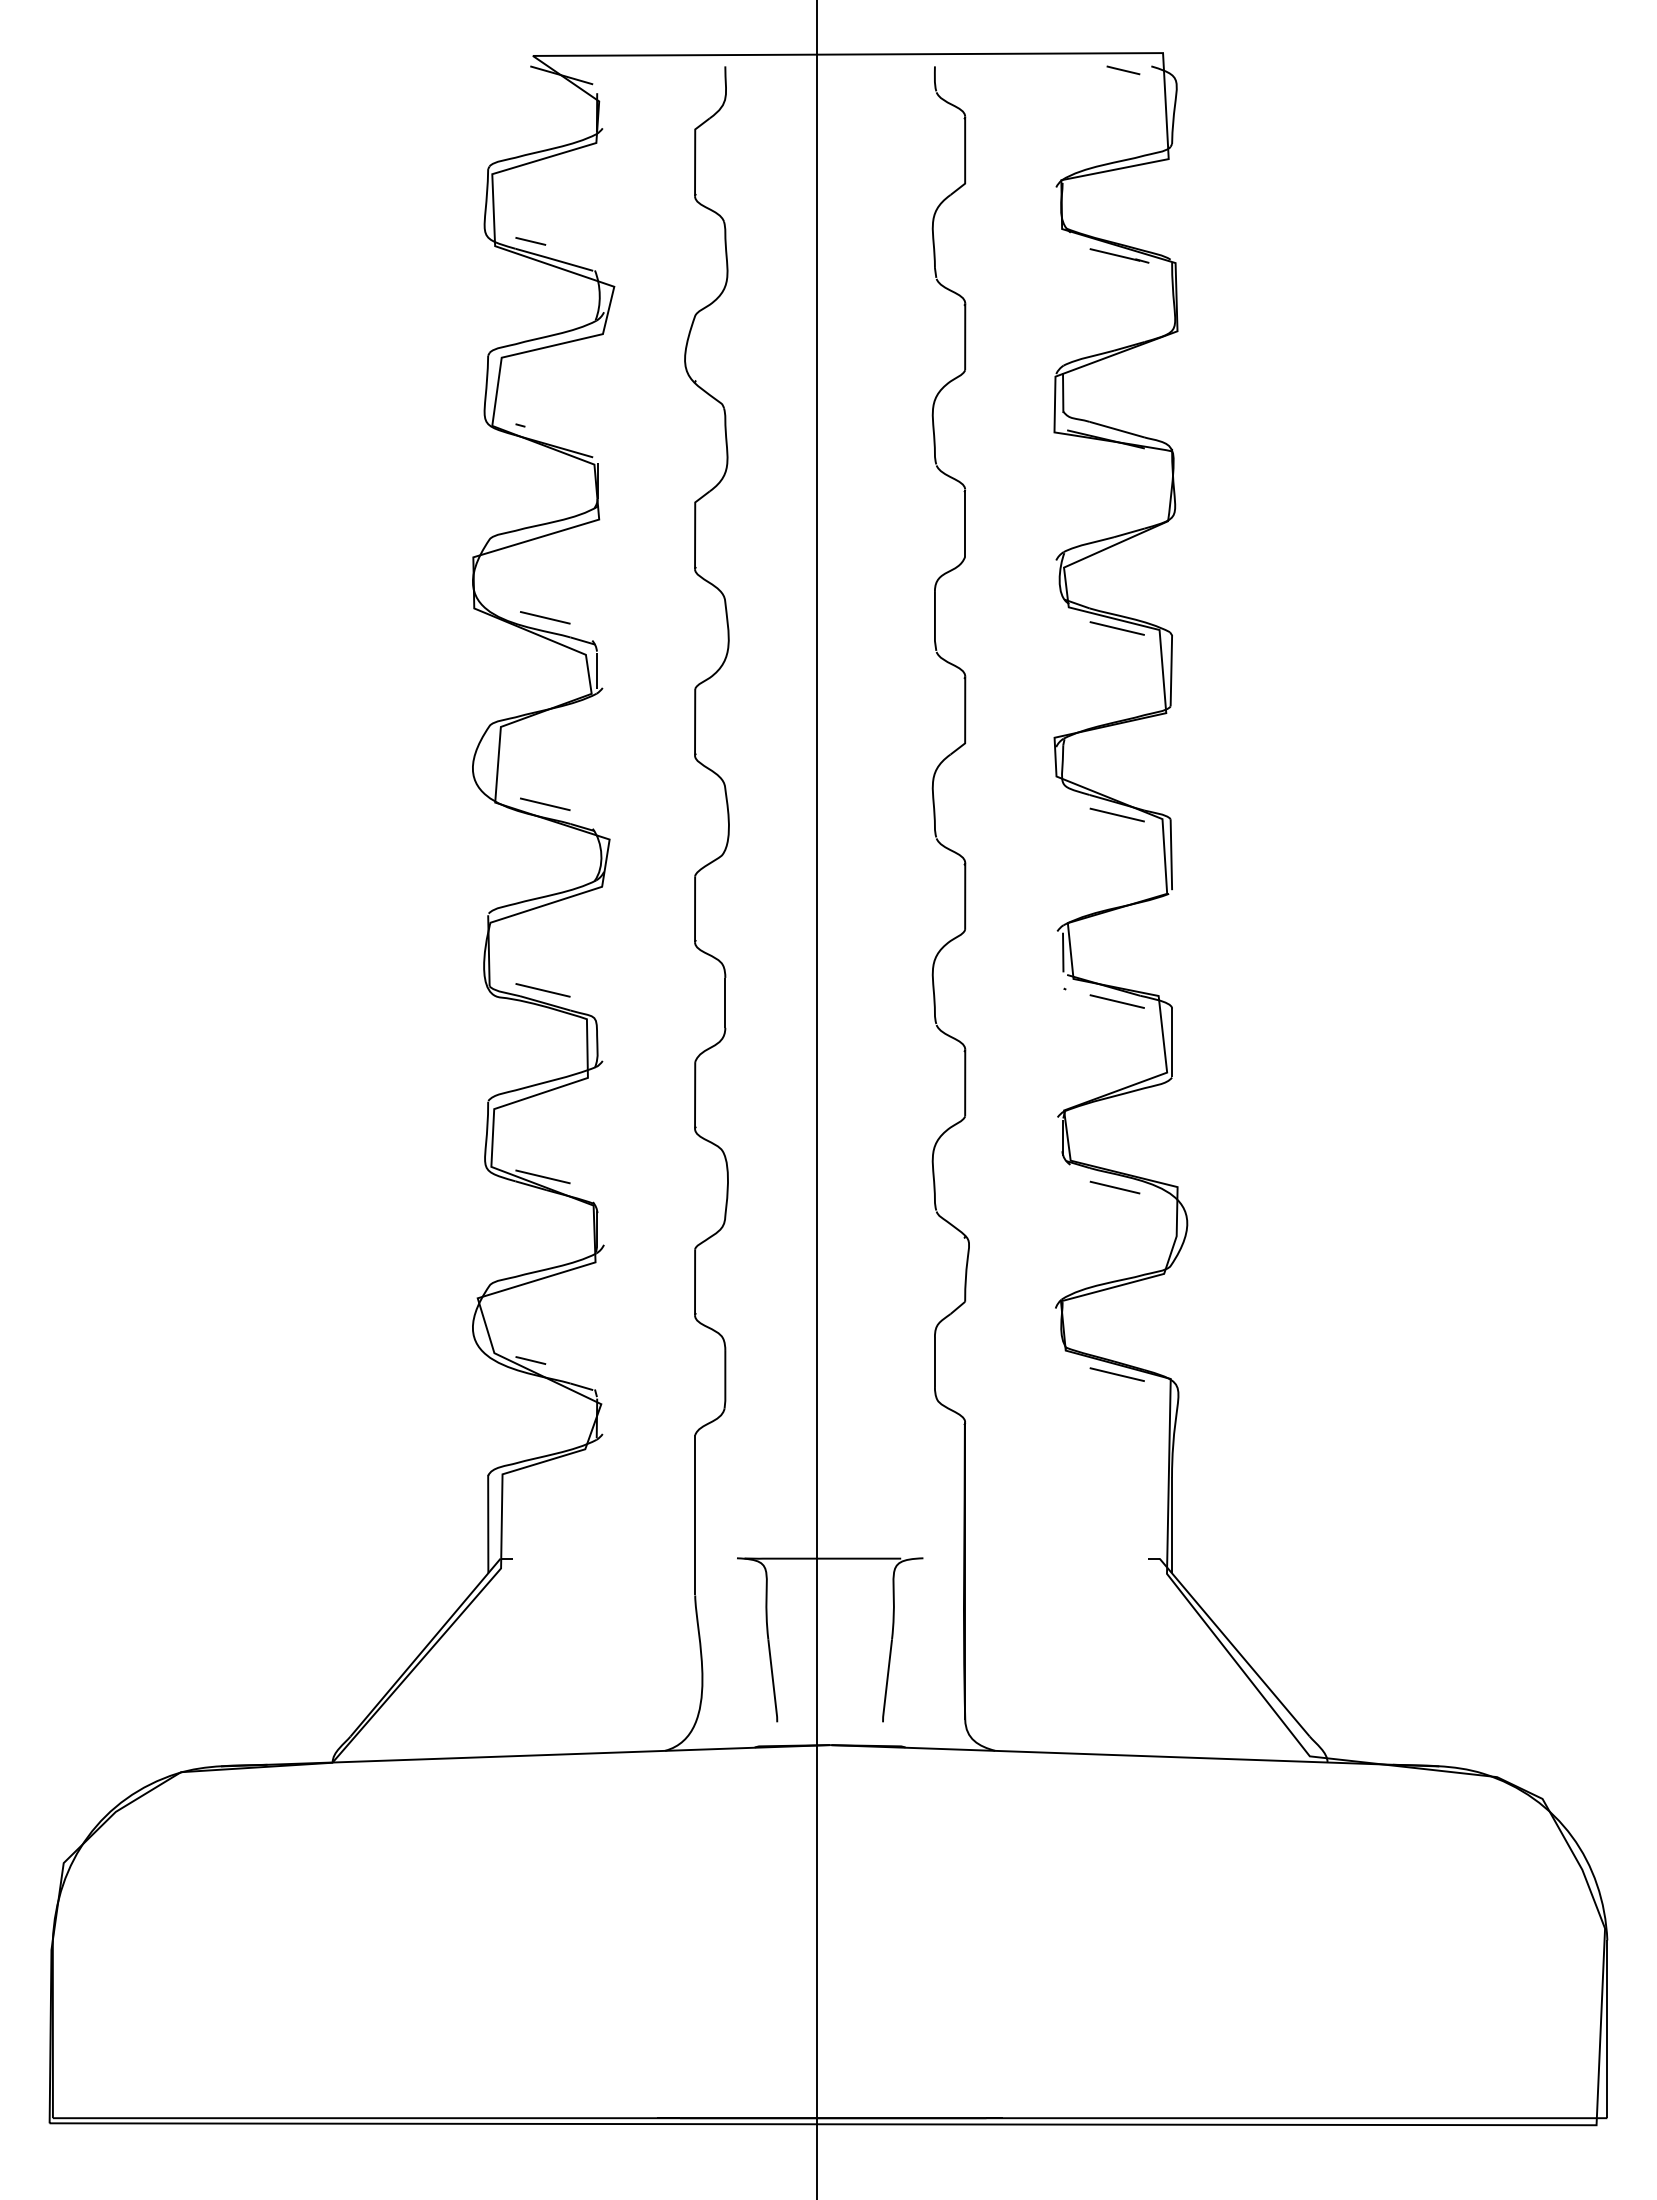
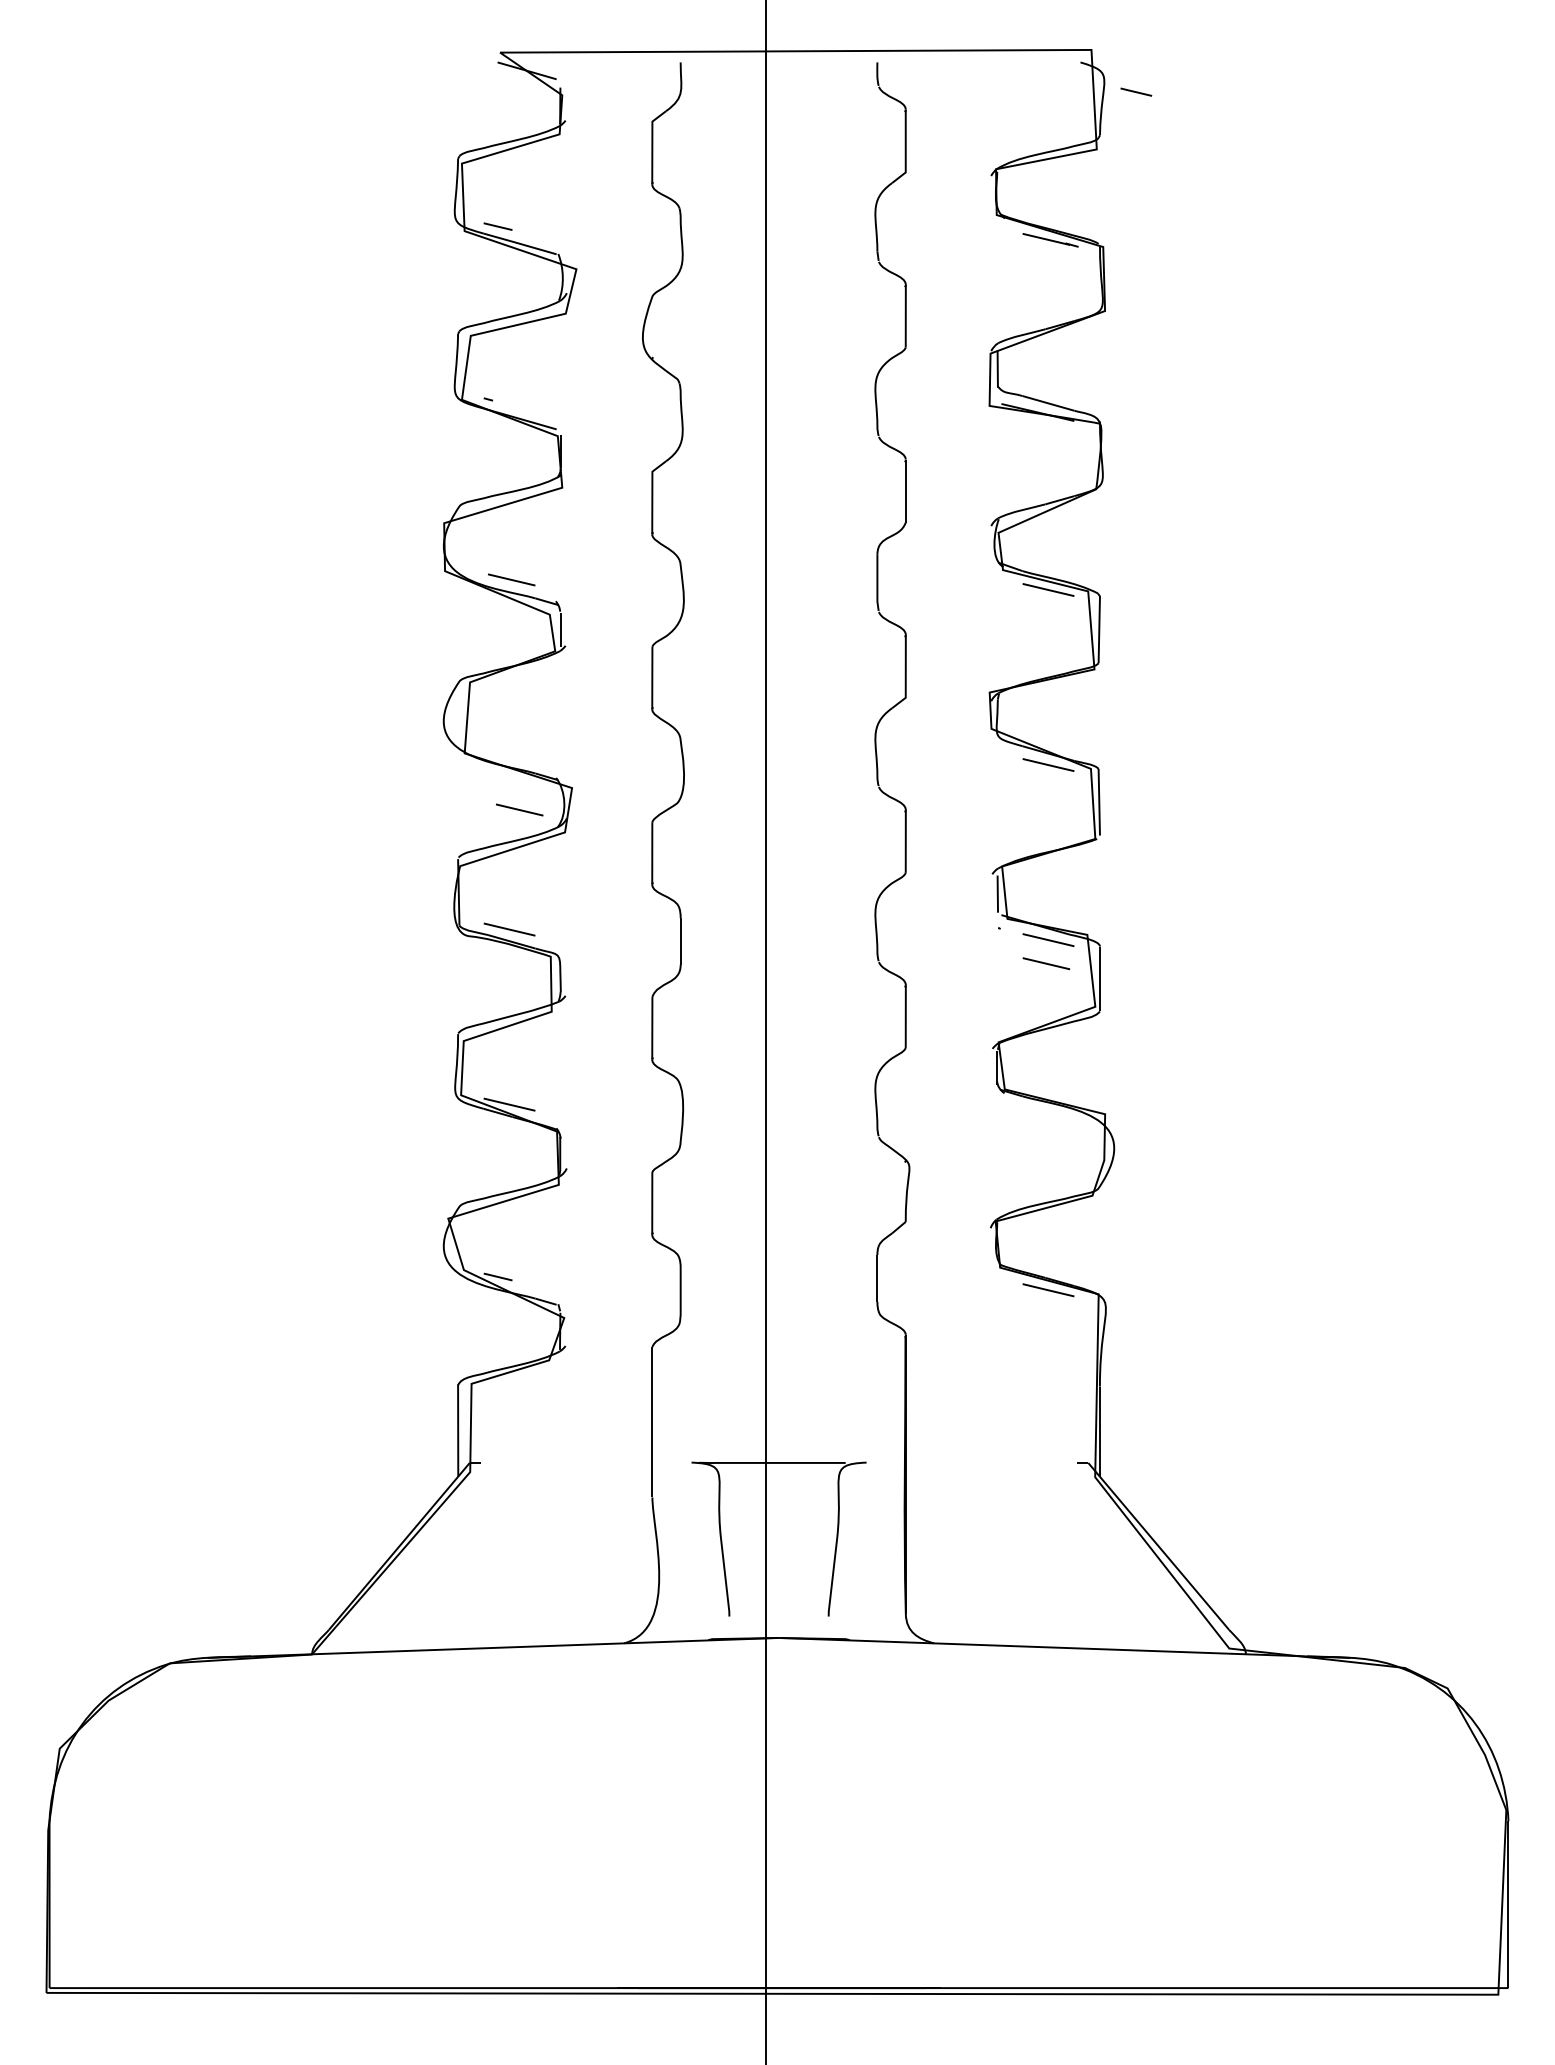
line: (1123, 69) -> (1136, 91), moved
line: (545, 803) -> (519, 809), moved
line: (1115, 1187) -> (1046, 963), moved

